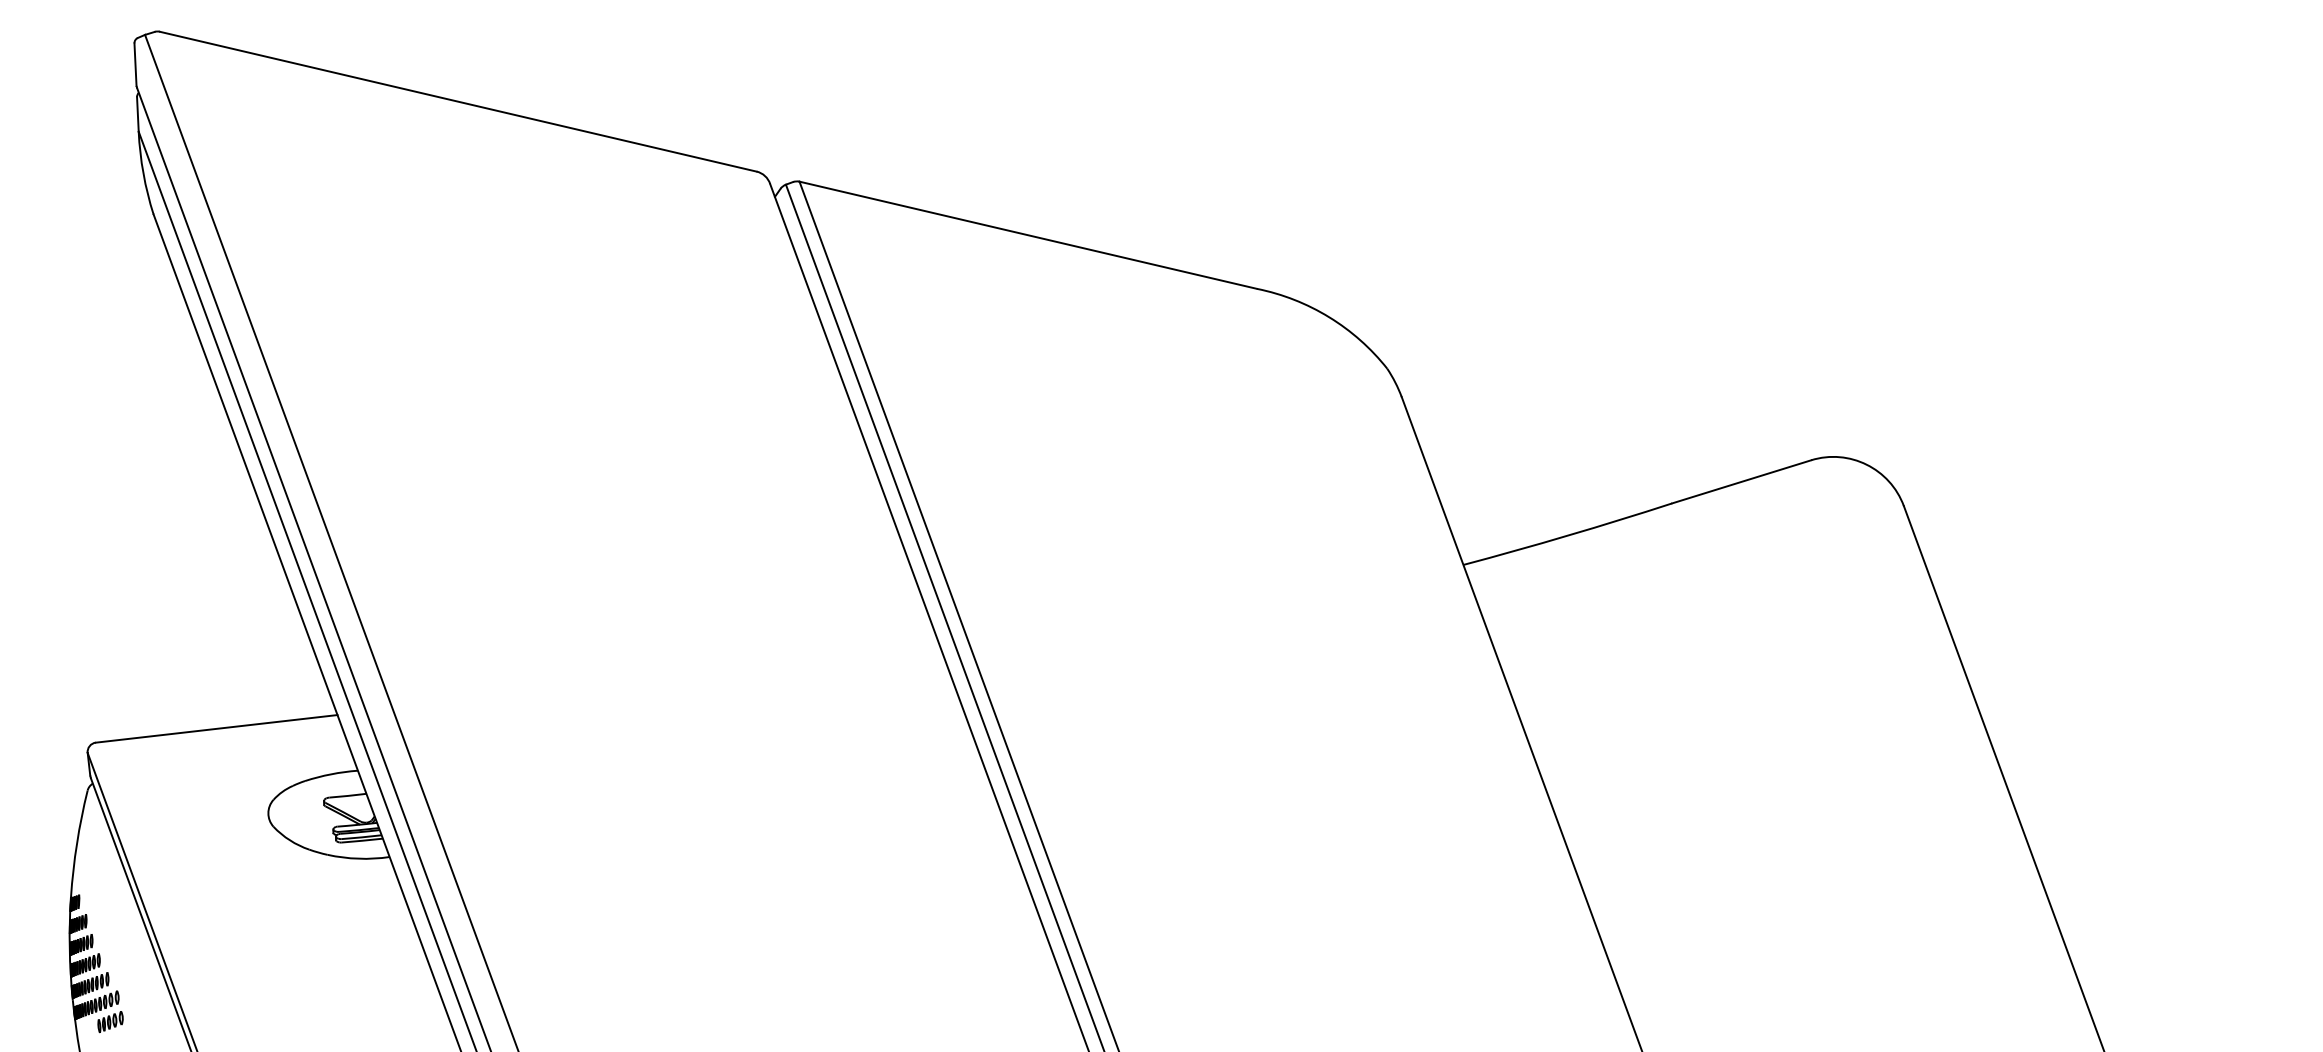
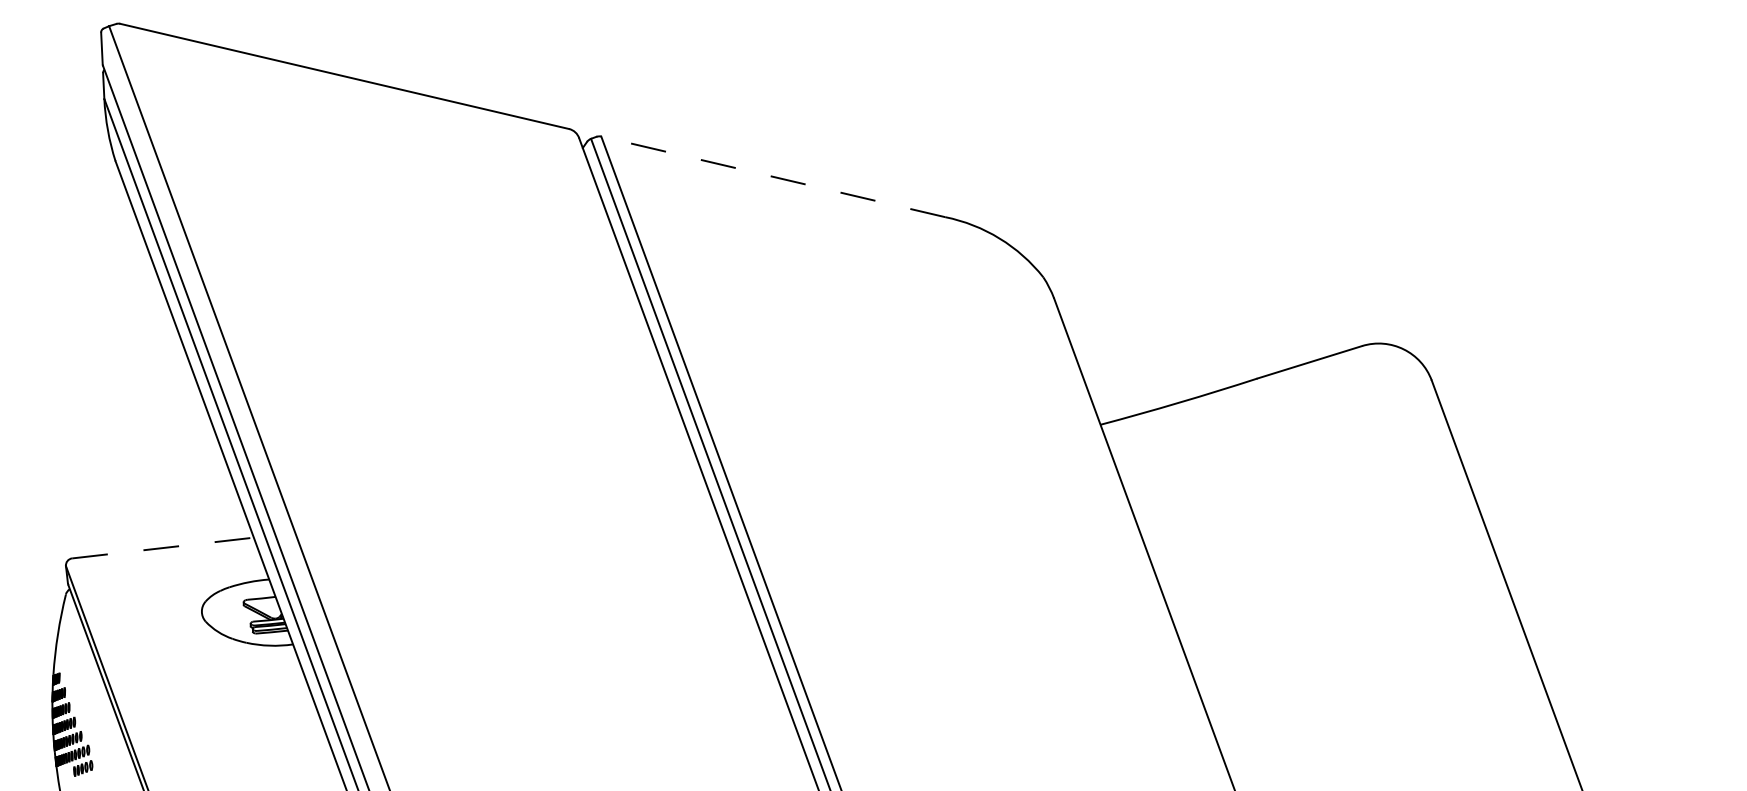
line: (1028, 235) -> (773, 177), solid -> dashed
line: (216, 728) -> (162, 547), solid -> dashed

